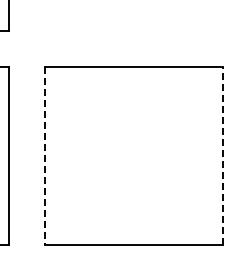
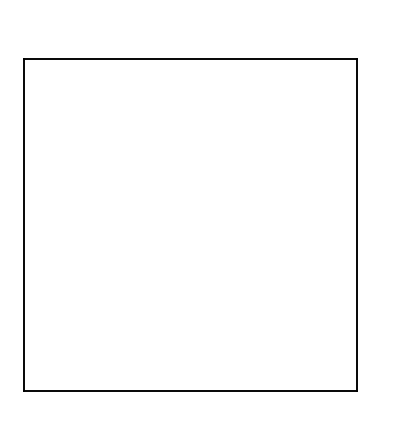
line: (222, 155) -> (355, 223), dashed -> solid
line: (44, 156) -> (24, 225), dashed -> solid

